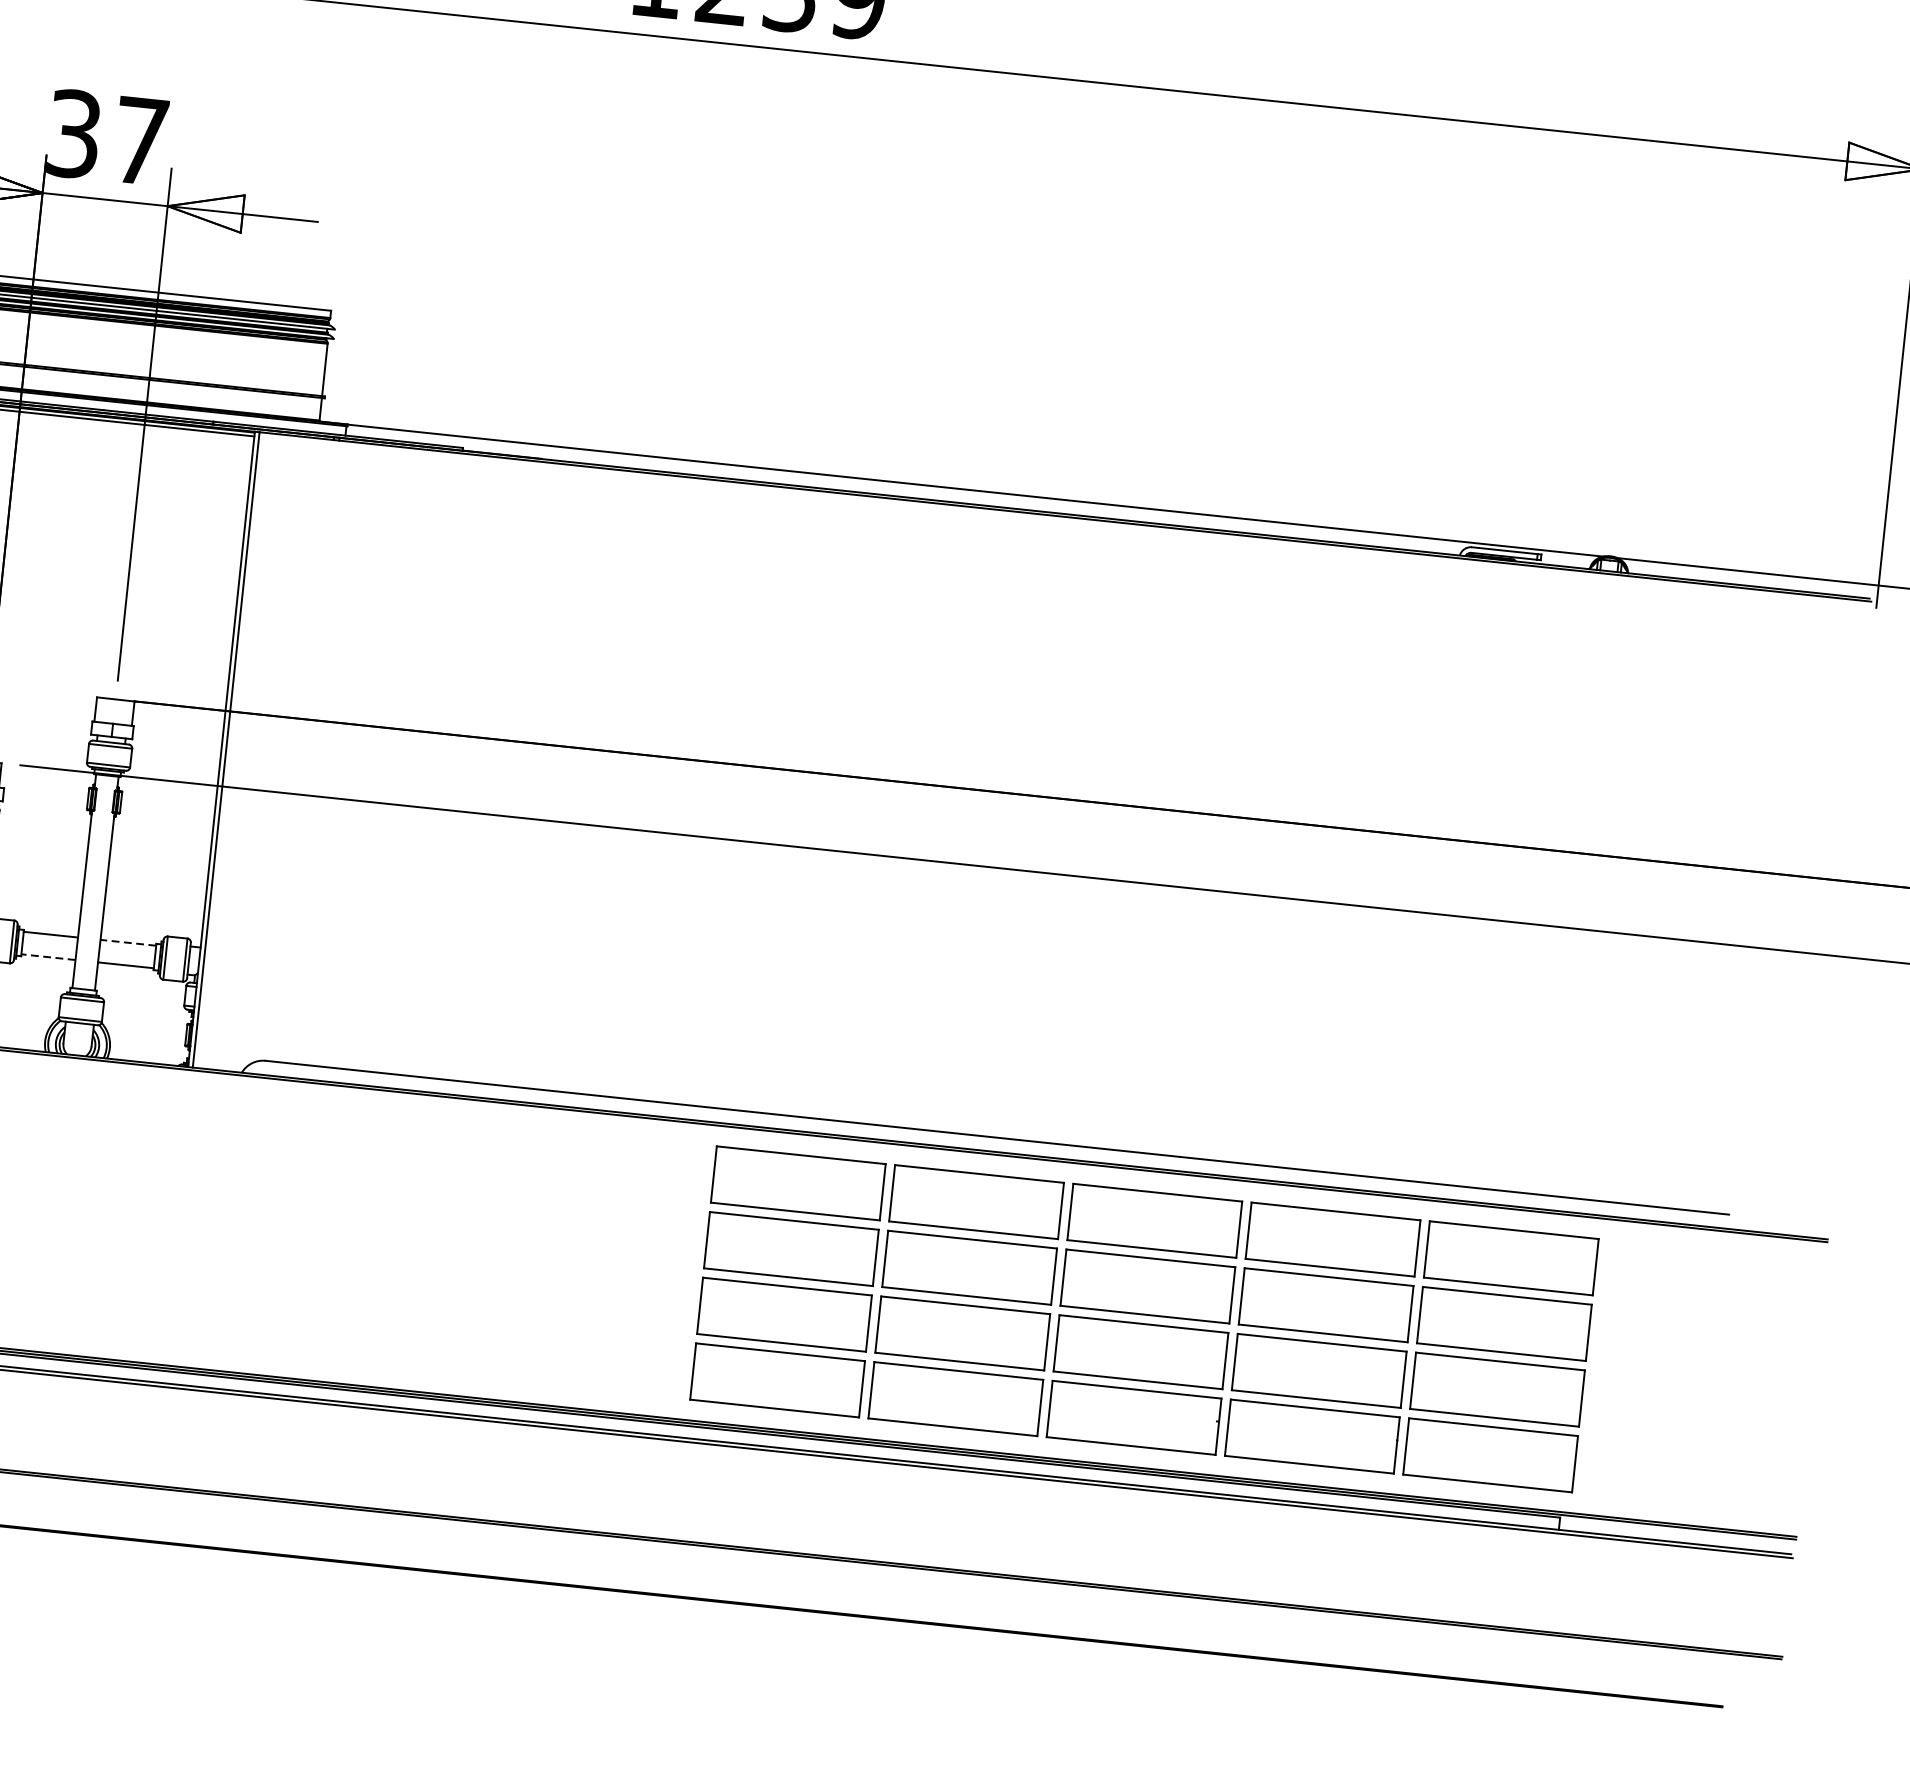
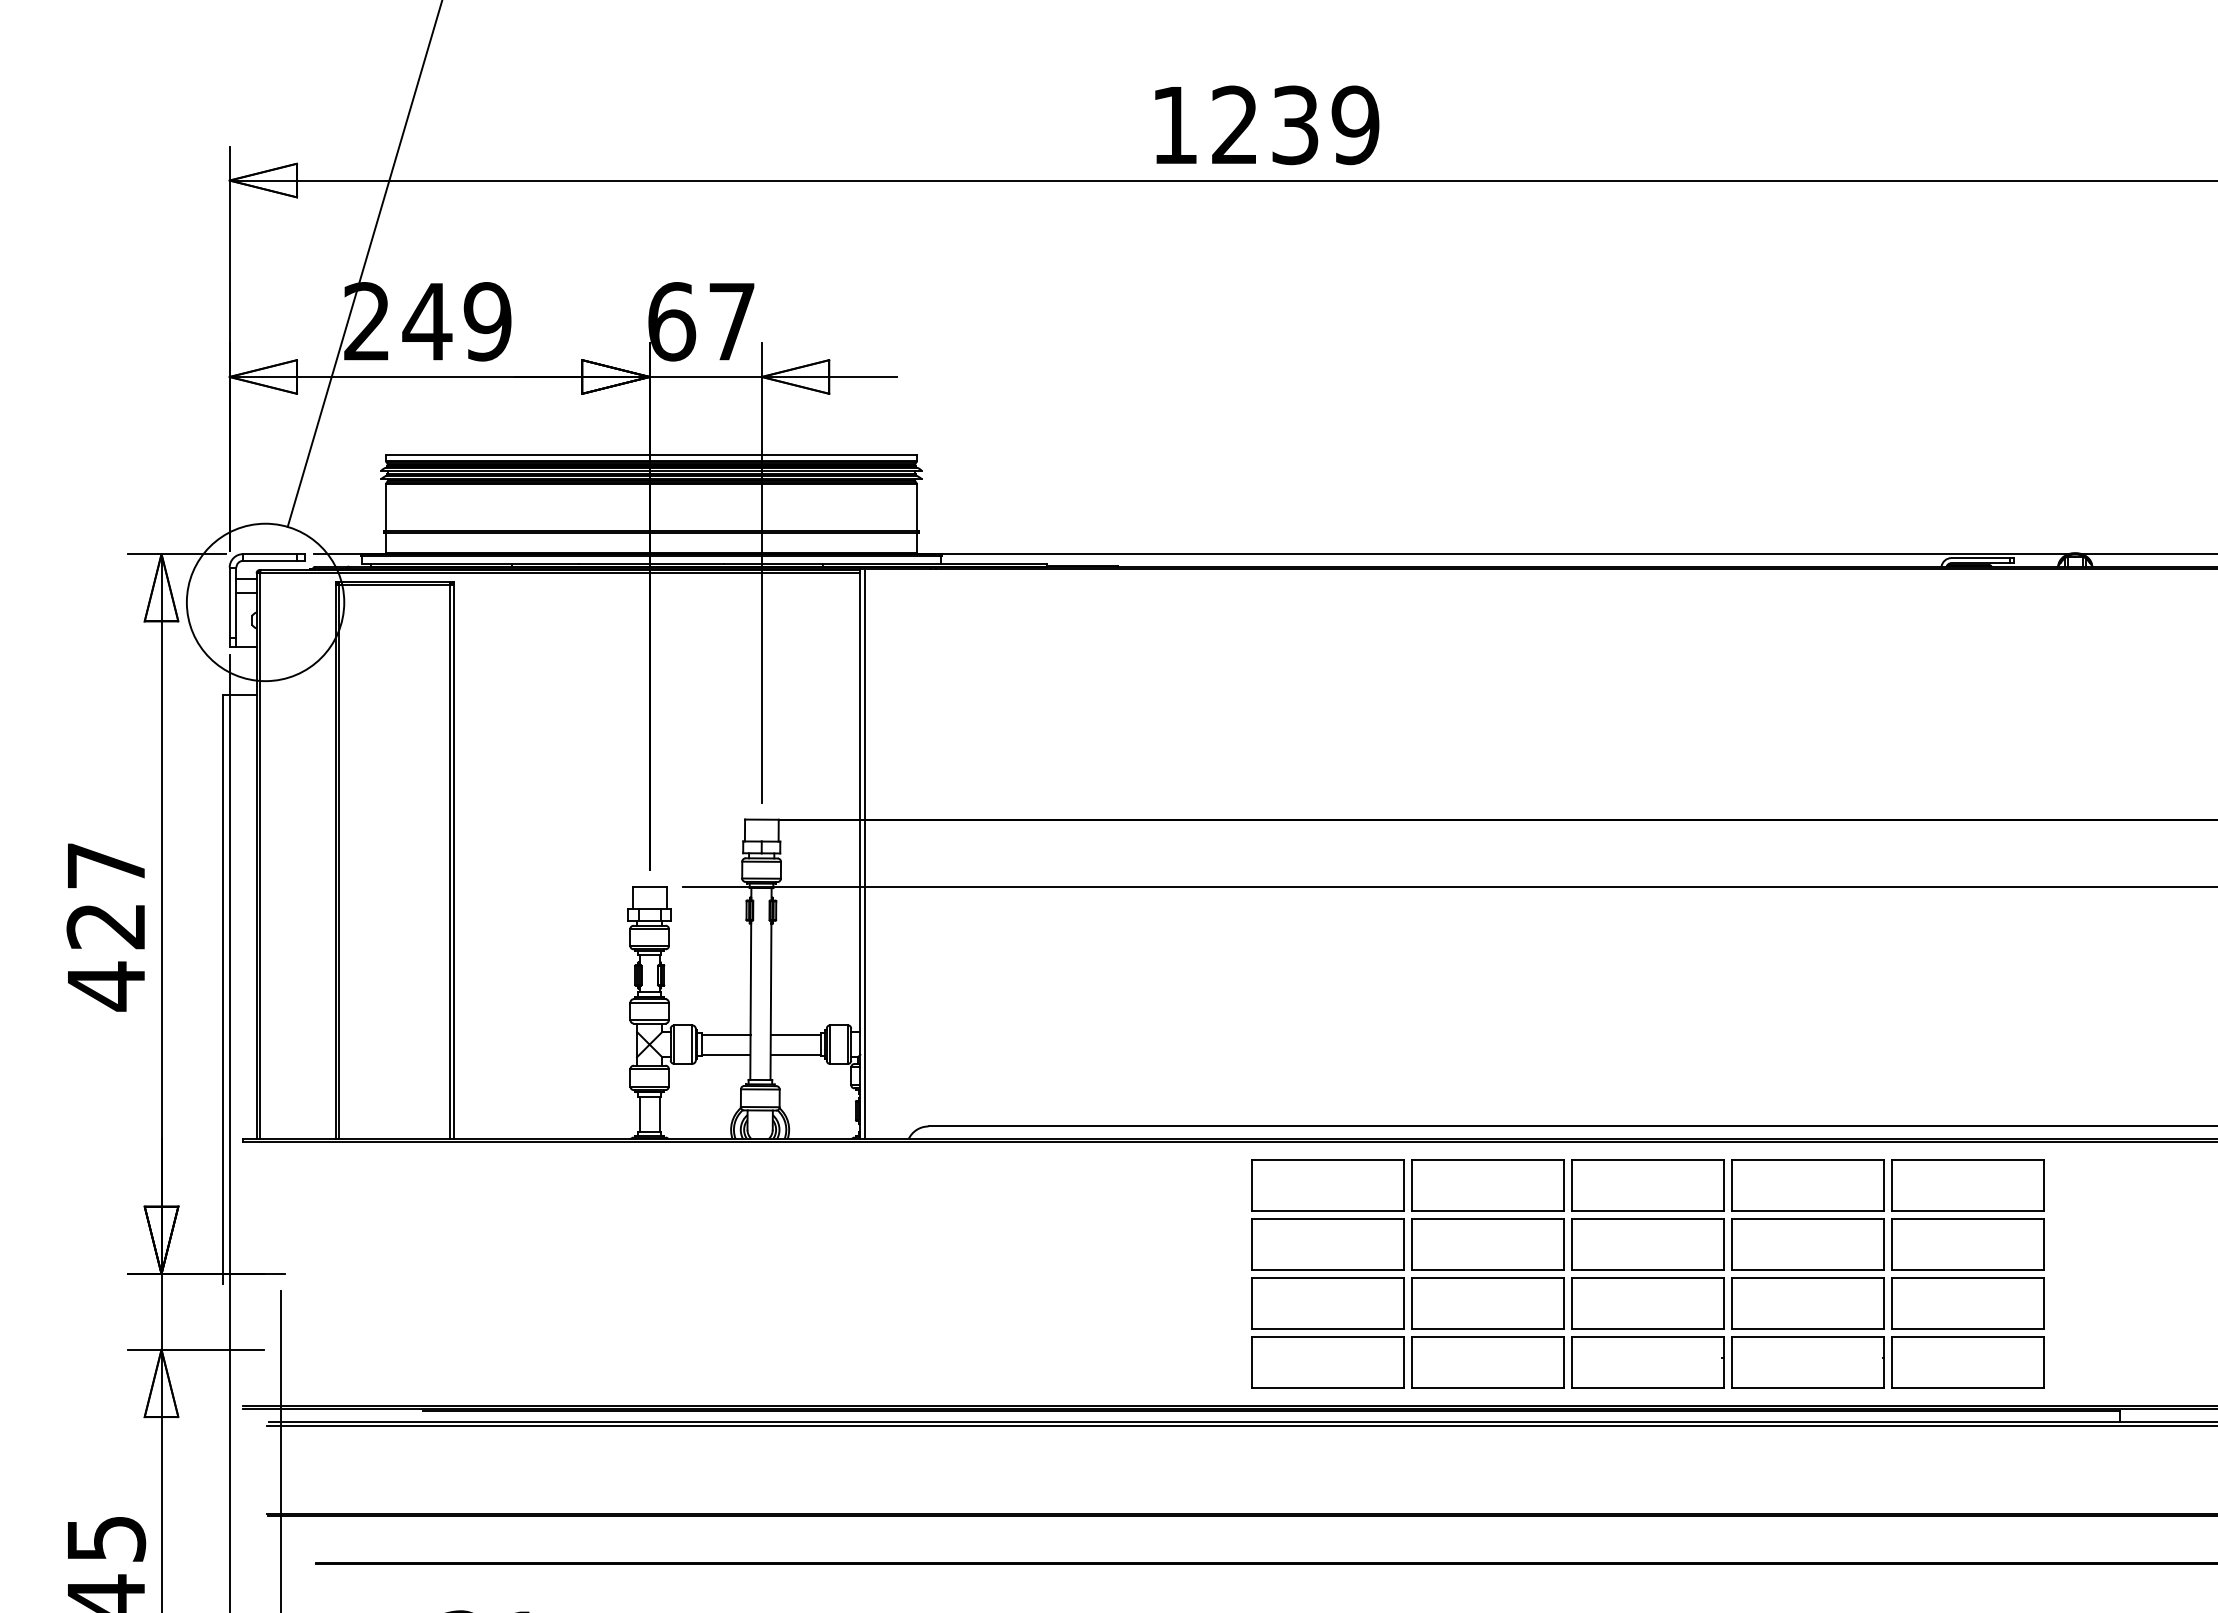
text: (74, 133) -> (672, 321), 37 -> 67
line: (128, 942) -> (795, 1034), dashed -> solid
line: (47, 956) -> (725, 1054), dashed -> solid
part: (1144, 1318) -> (1647, 1273), moved

